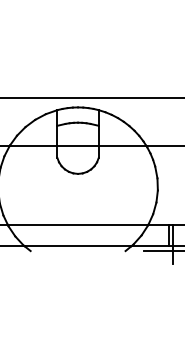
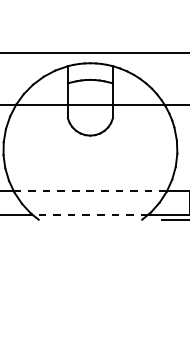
line: (77, 224) -> (89, 190), solid -> dashed
line: (77, 246) -> (89, 214), solid -> dashed

